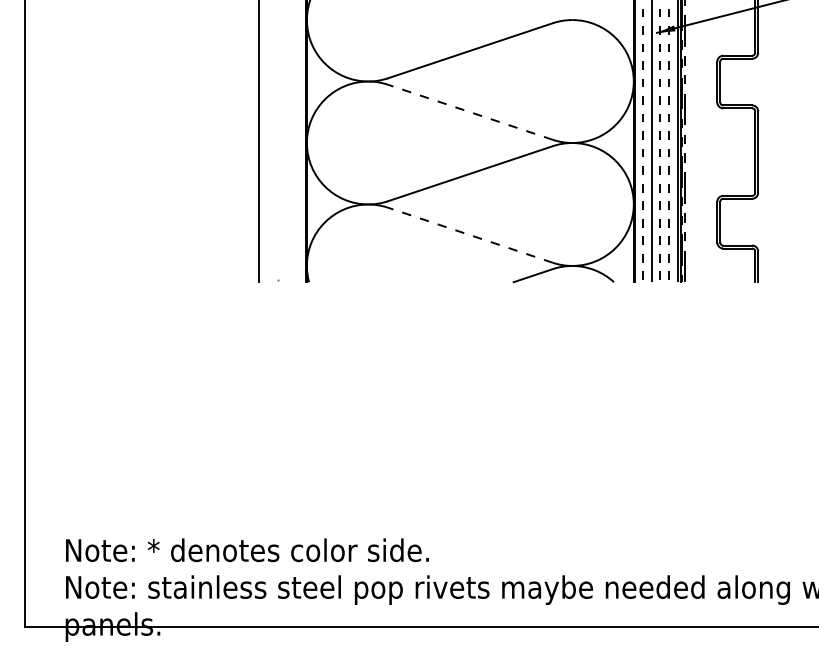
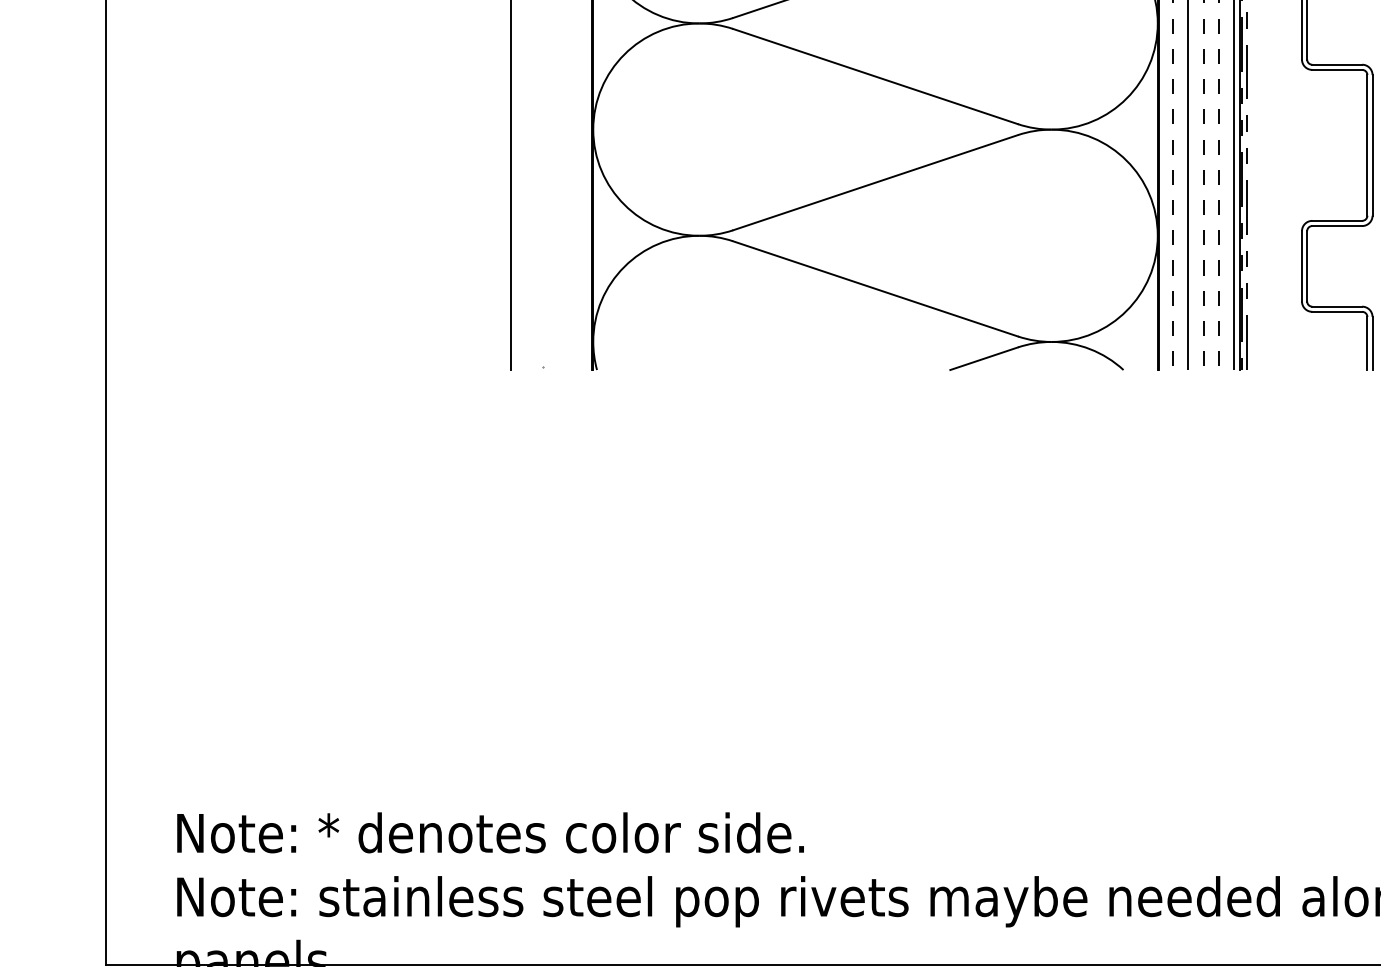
line: (470, 112) -> (875, 76), dashed -> solid
line: (470, 235) -> (875, 289), dashed -> solid

